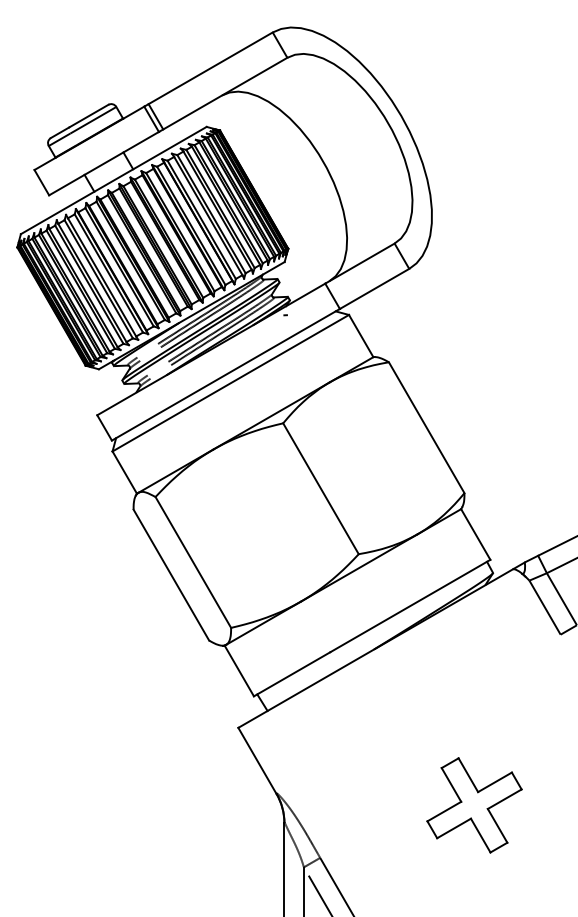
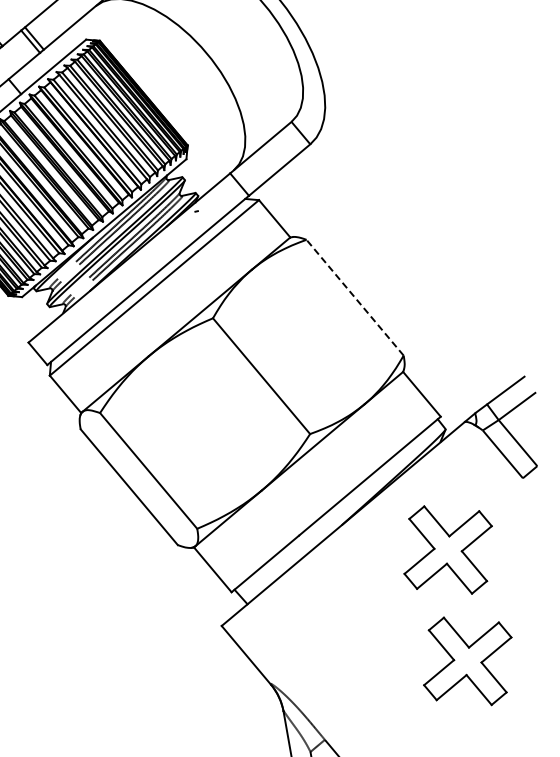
line: (426, 427) -> (354, 297), solid -> dashed
part: (474, 692) -> (448, 550), added

